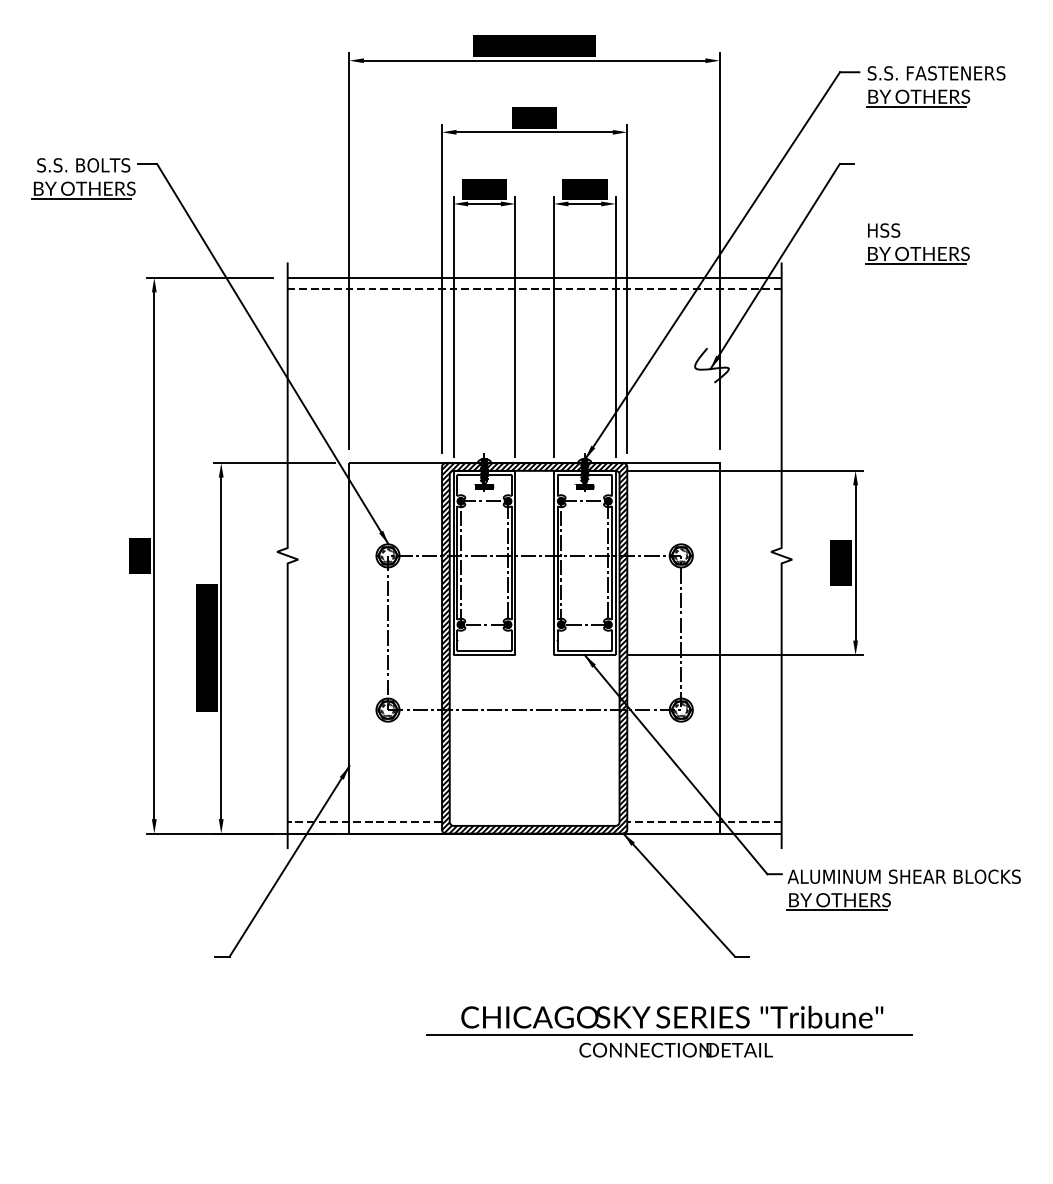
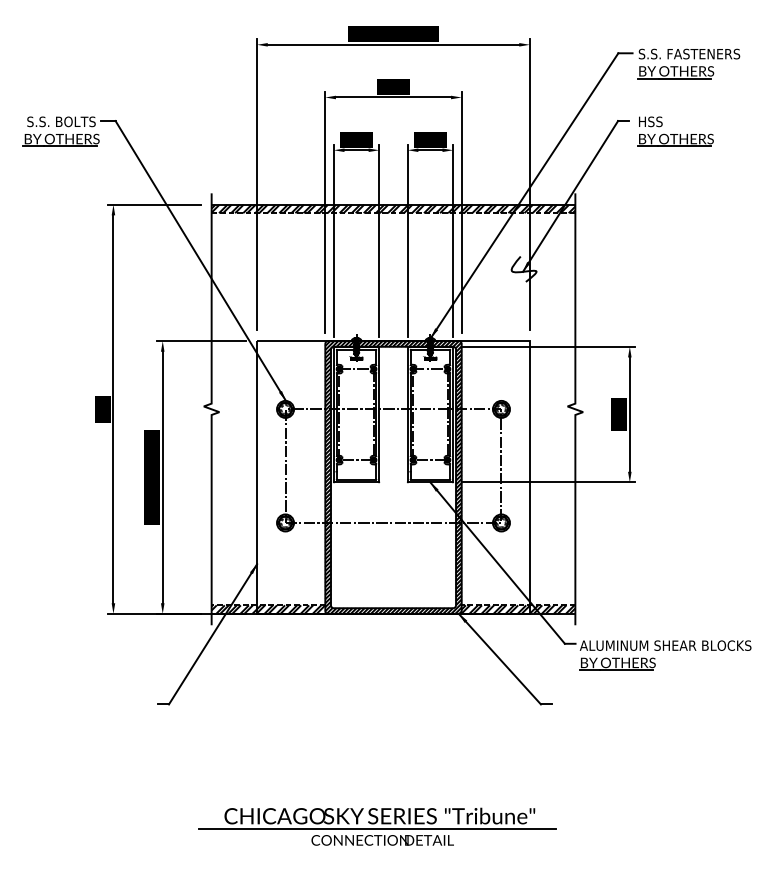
part: (917, 243) -> (675, 131), moved
hatch: (534, 283) -> (393, 208), added
hatch: (534, 827) -> (393, 609), added
part: (669, 1031) -> (377, 826), moved

